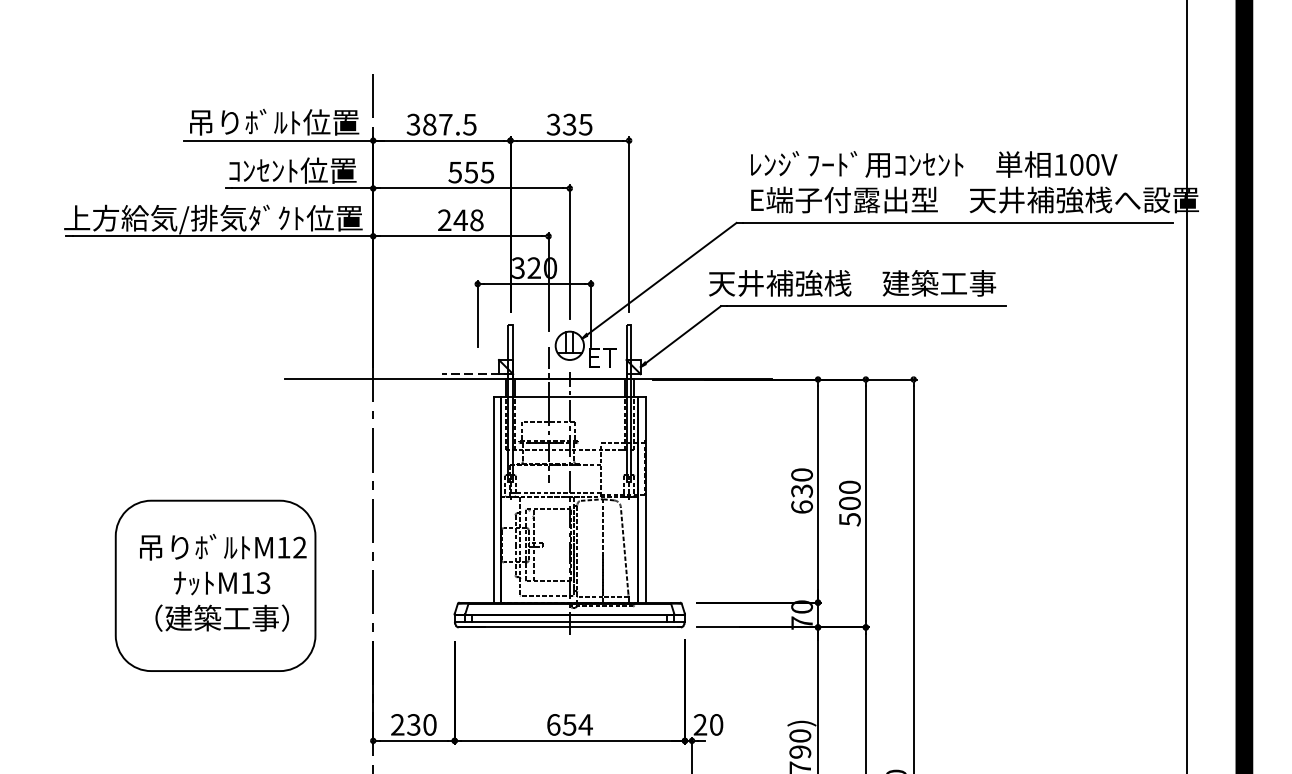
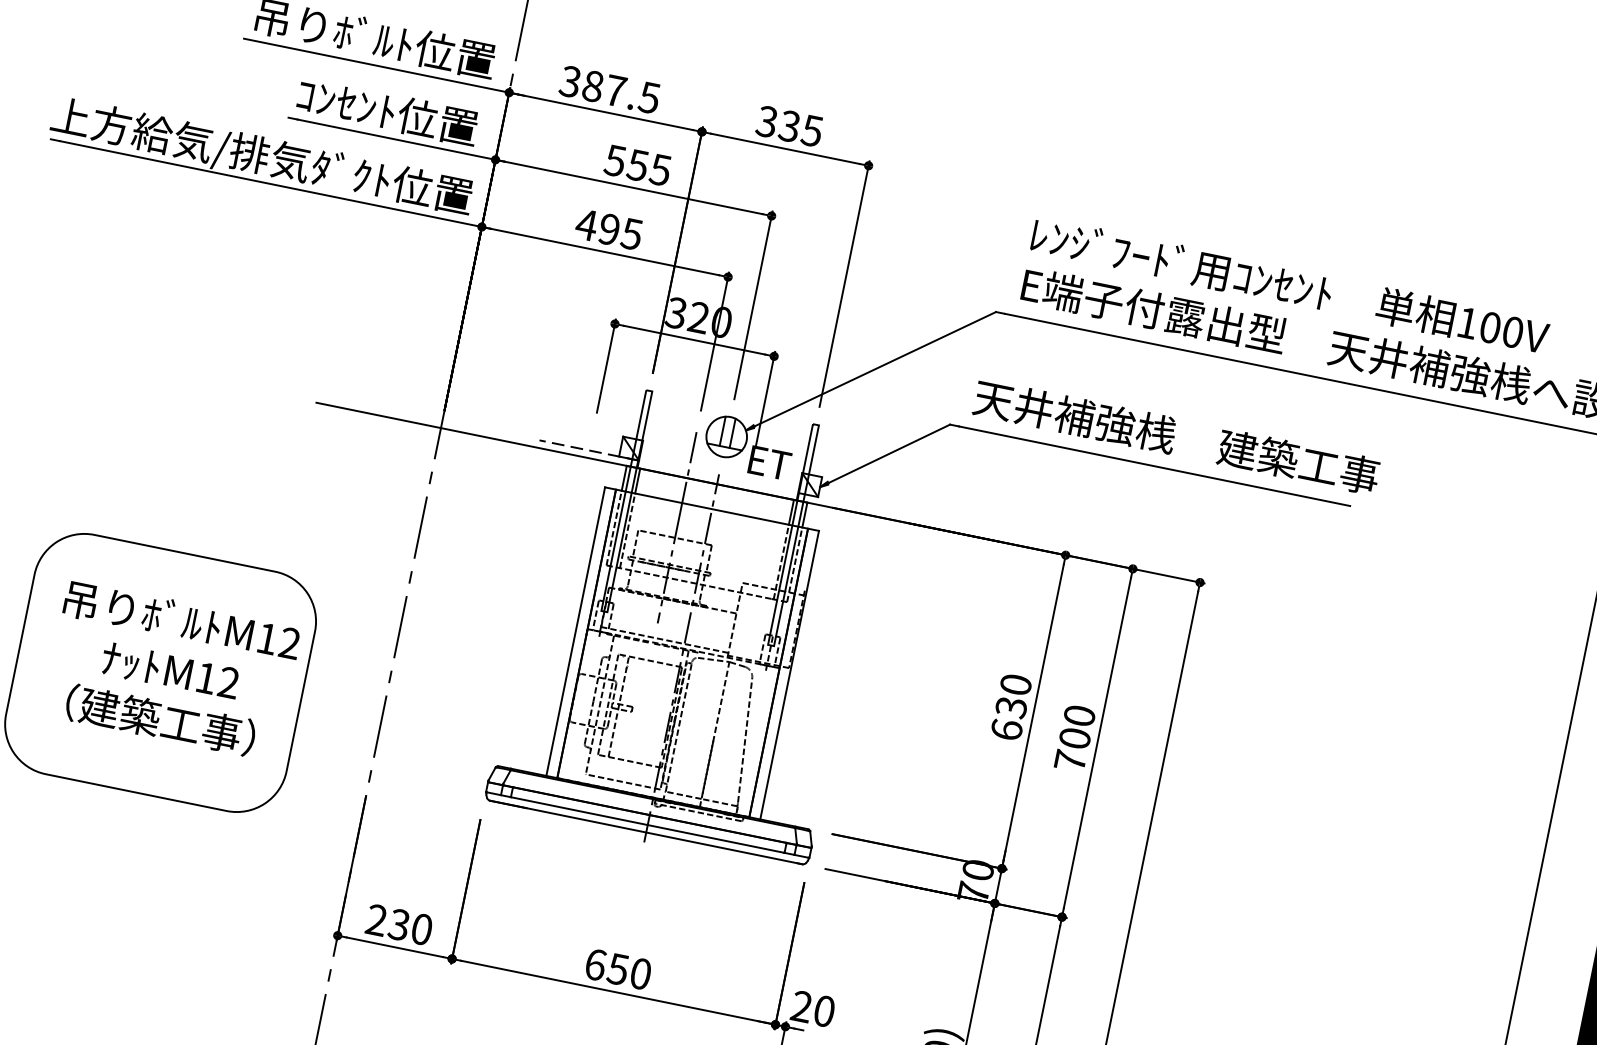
text: (460, 220) -> (608, 229), 248 -> 495
text: (852, 283) -> (1176, 437), moved
text: (849, 519) -> (1069, 760), 500 -> 700
text: (263, 583) -> (228, 683), M13 -> M12
text: (585, 724) -> (640, 973), 654 -> 650

